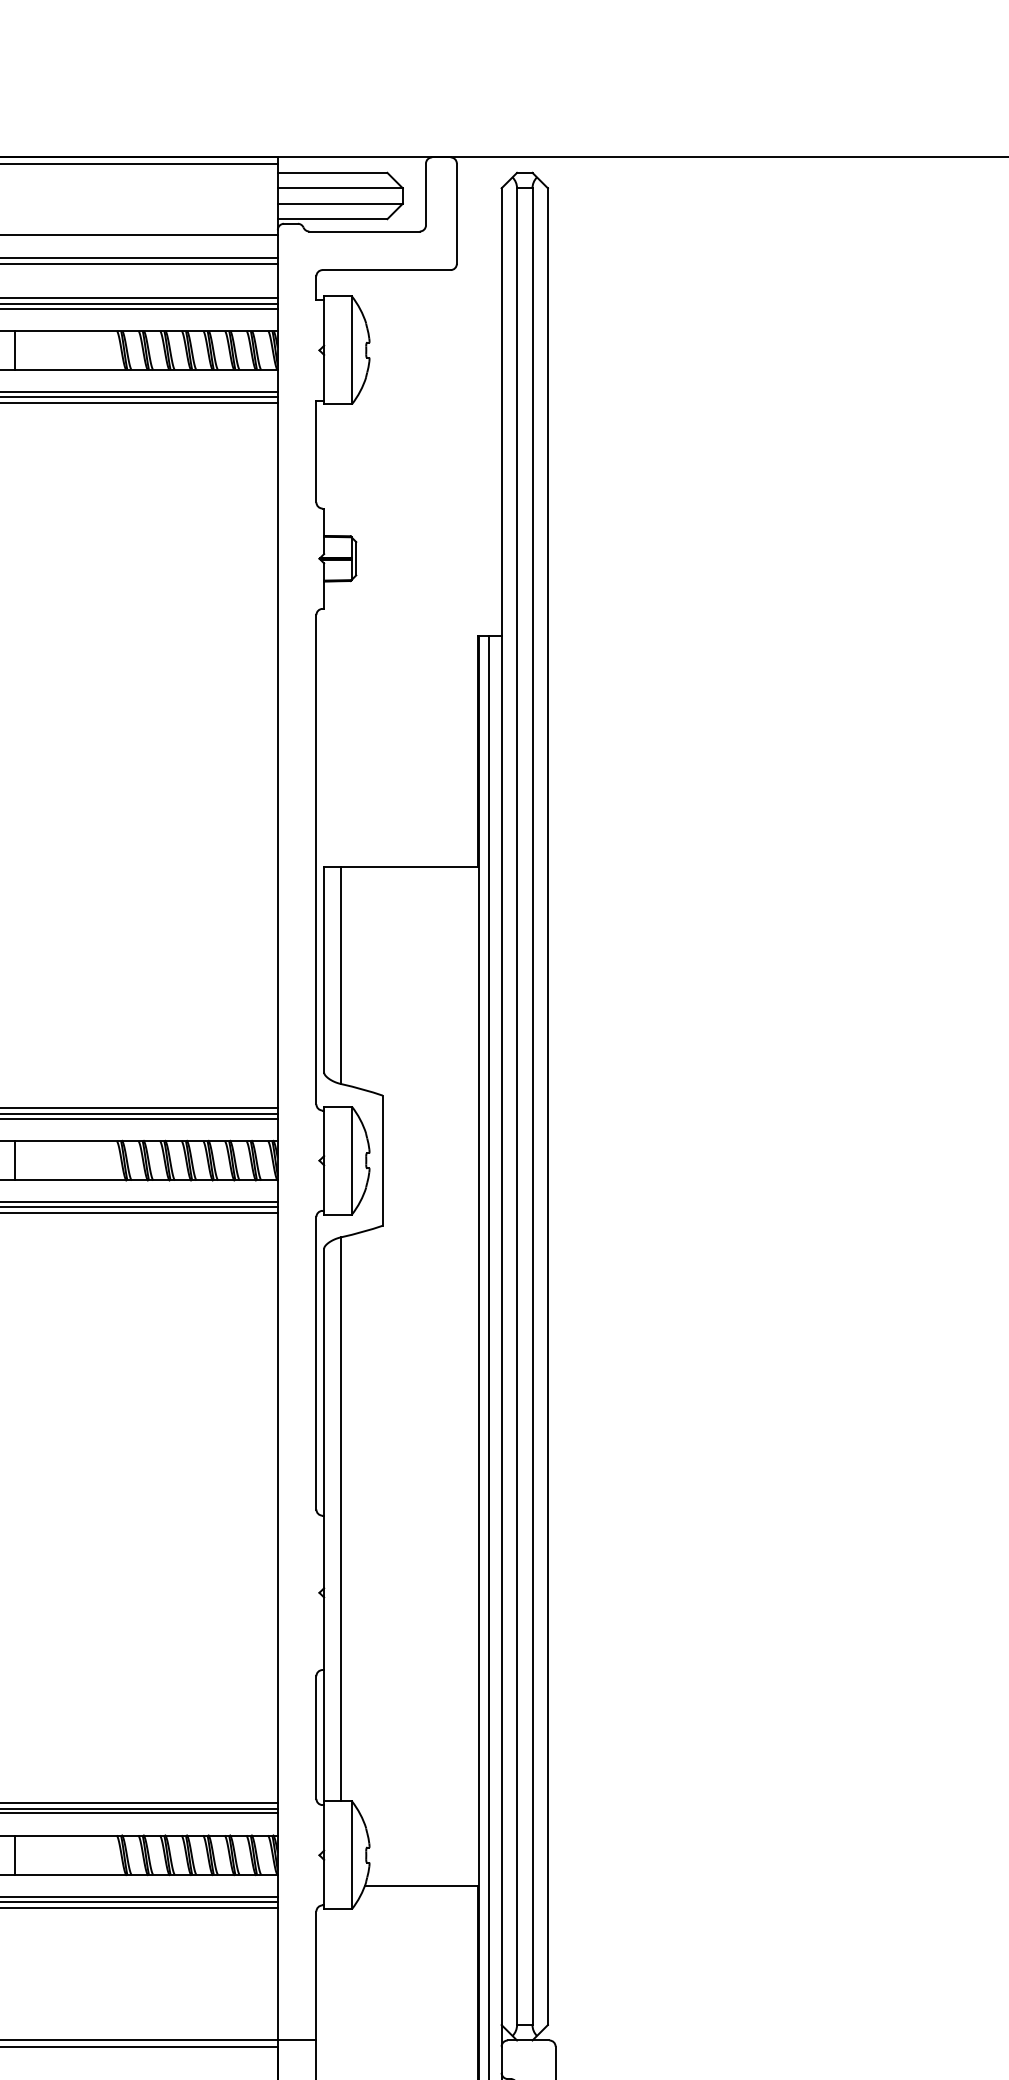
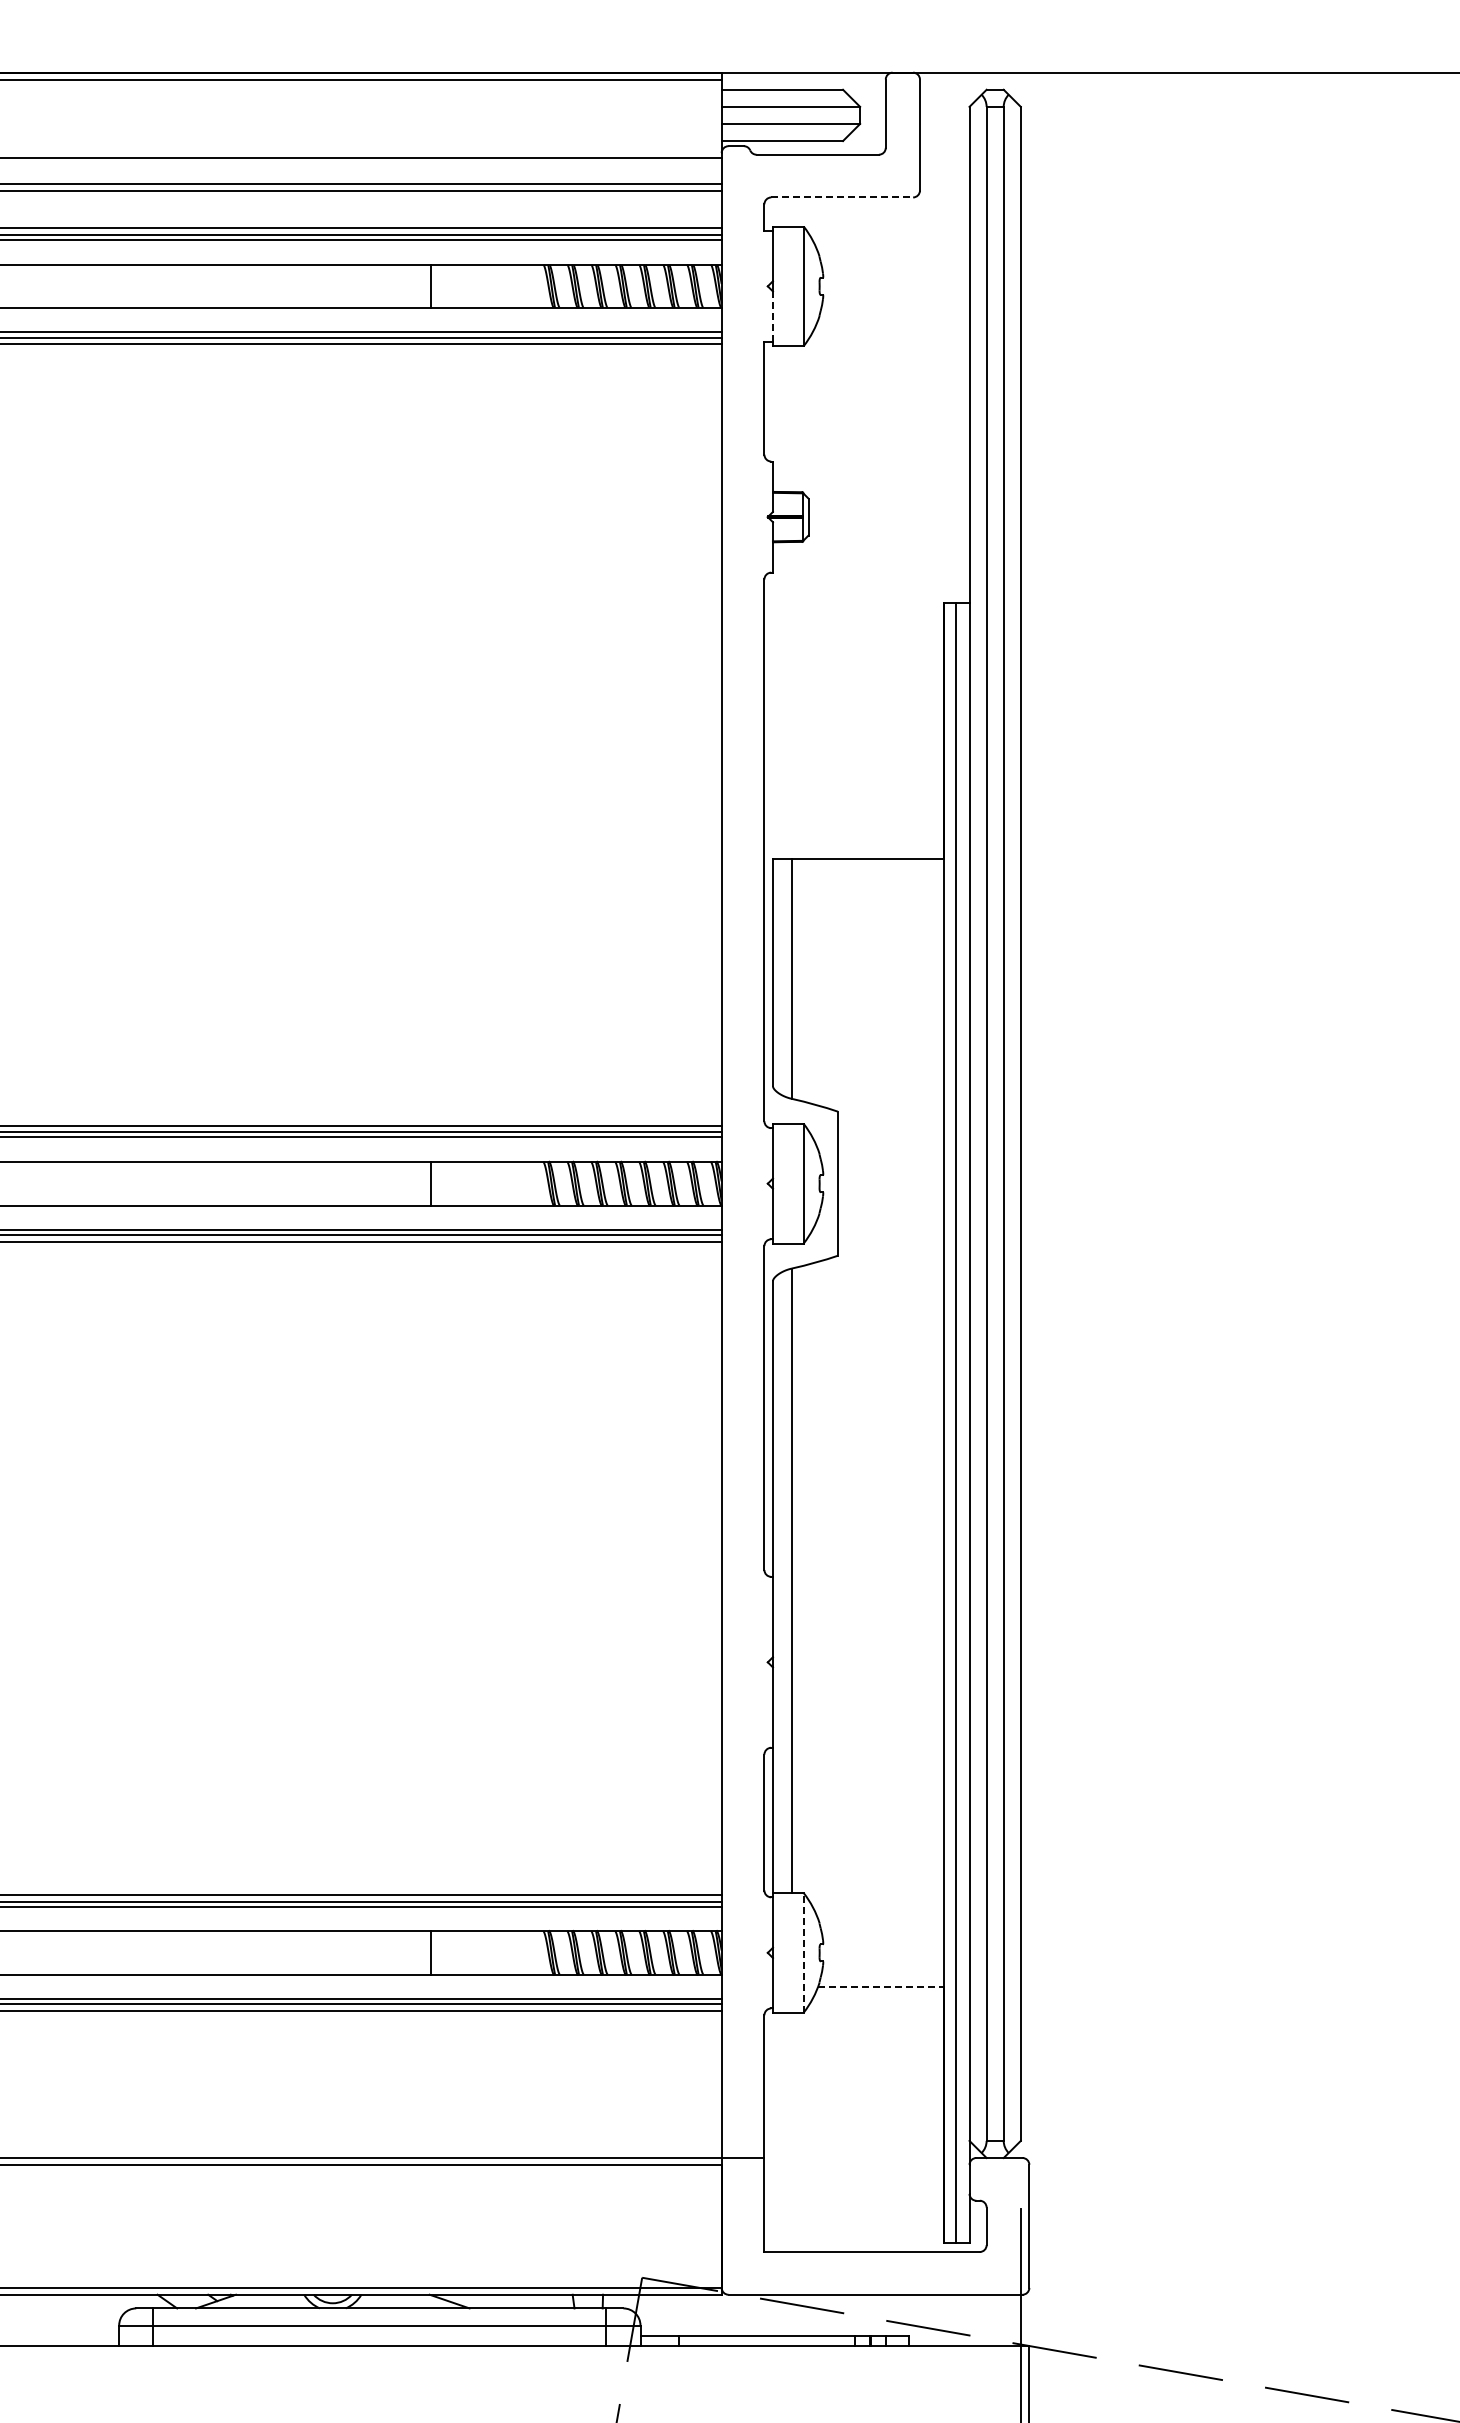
line: (386, 270) -> (842, 197), solid -> dashed
line: (323, 378) -> (772, 317), solid -> dashed
line: (351, 1854) -> (803, 1952), solid -> dashed
line: (421, 1886) -> (880, 1987), solid -> dashed

